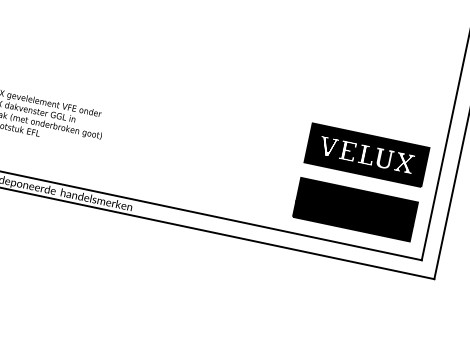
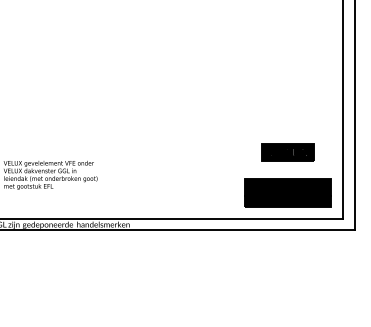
part: (365, 154) -> (287, 152), size x0.6

